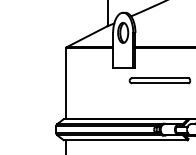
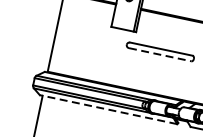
line: (160, 83) -> (160, 54), solid -> dashed
line: (125, 140) -> (108, 109), solid -> dashed

